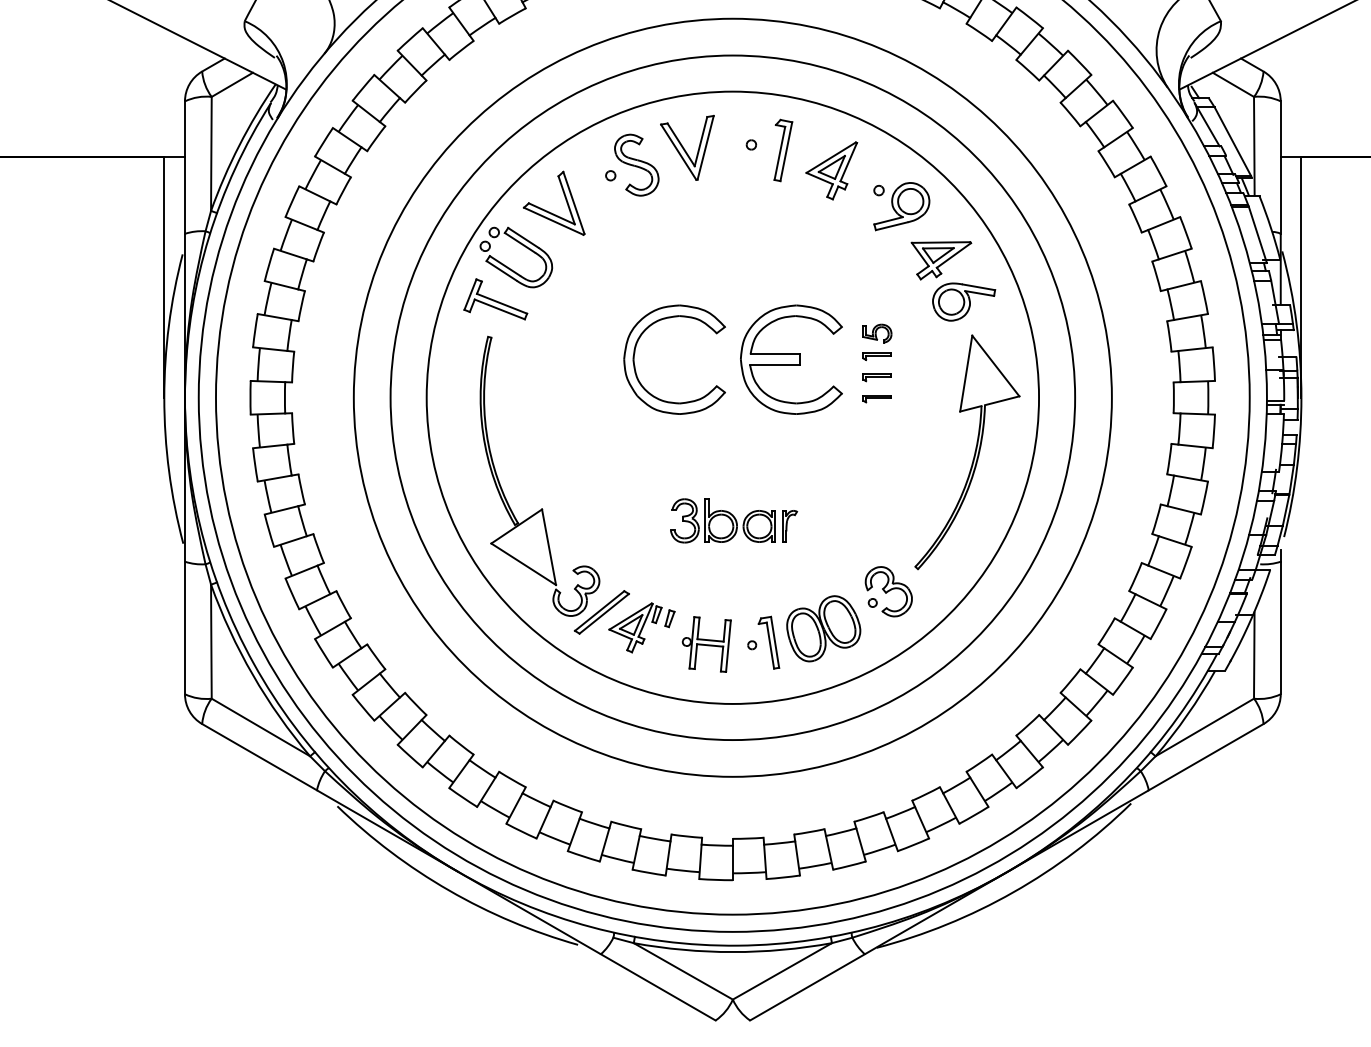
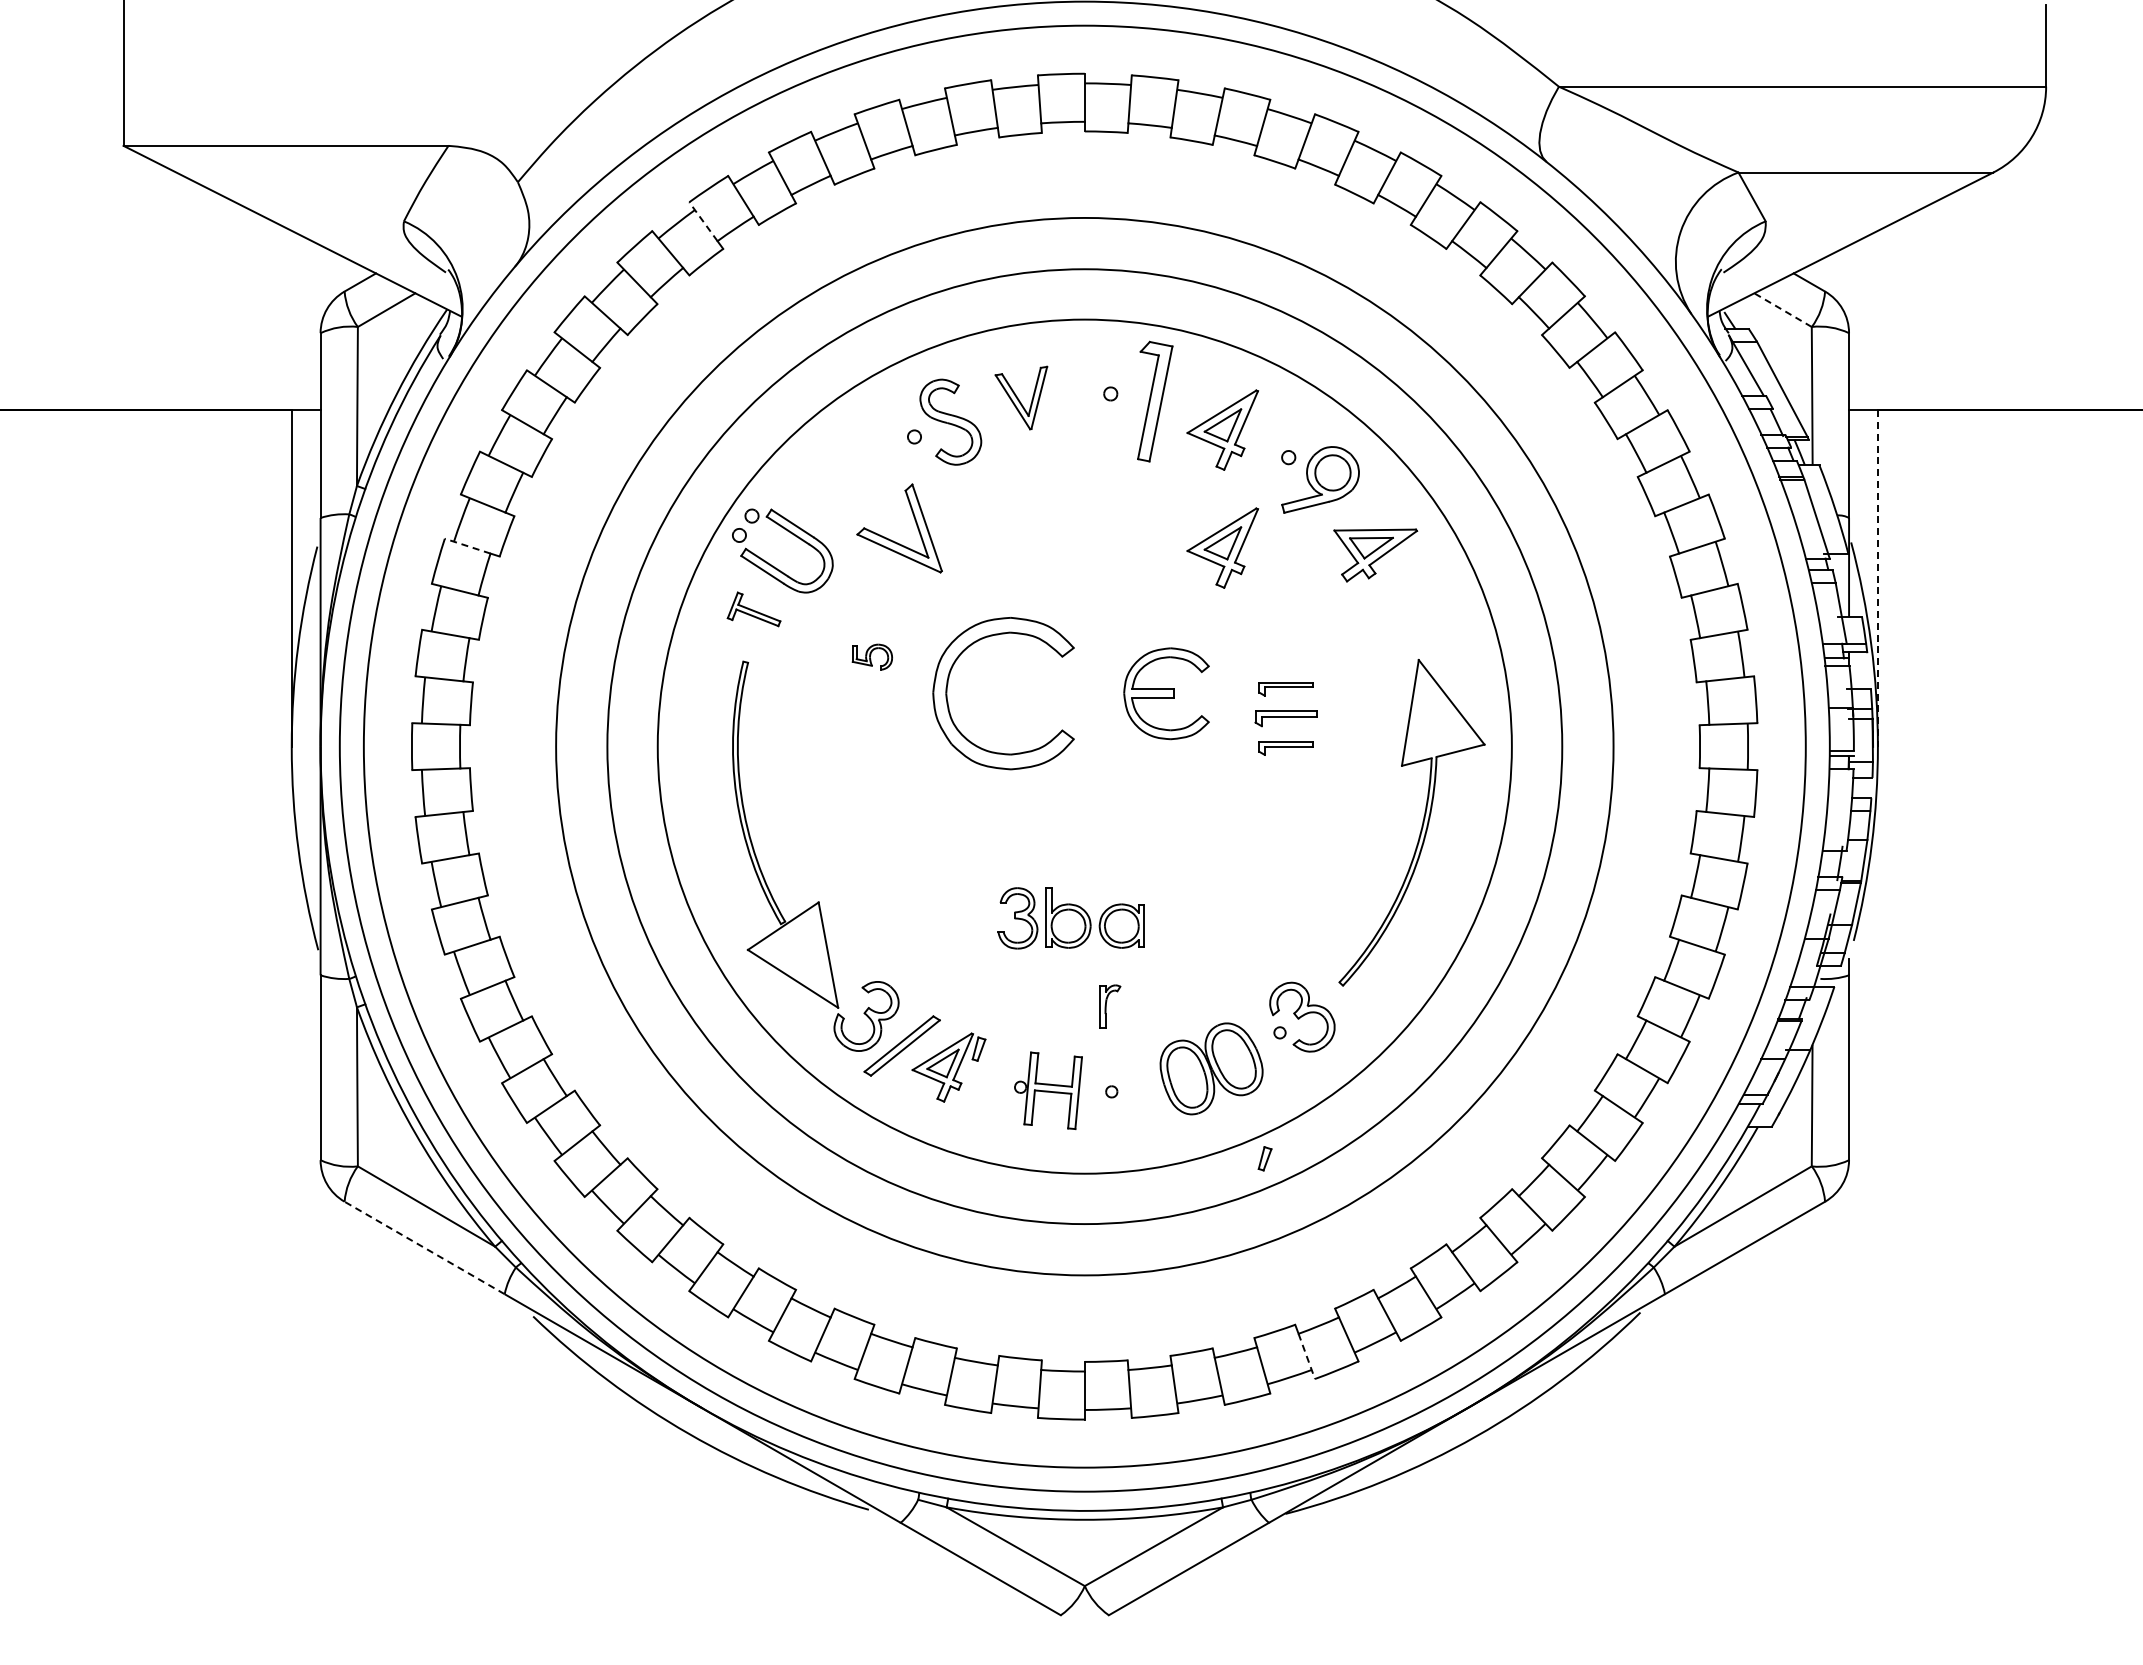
line: (459, 21) -> (703, 221), solid -> dashed
line: (1233, 84) -> (1782, 309), solid -> dashed
part: (687, 147) -> (1021, 397), size x0.7
part: (783, 150) -> (1155, 401), size x1.4
part: (549, 212) -> (893, 540), moved
line: (290, 254) -> (467, 546), solid -> dashed
part: (831, 255) -> (1222, 547), added
line: (1301, 277) -> (1877, 578), solid -> dashed
part: (495, 299) -> (753, 609), size x0.6
part: (964, 302) -> (1407, 613), removed
part: (876, 333) -> (871, 656), moved
part: (876, 356) -> (1285, 689), size x1.4
part: (791, 359) -> (1166, 693), size x0.6
part: (876, 377) -> (1285, 718), size x1.6
part: (876, 399) -> (1285, 748), size x1.4
part: (789, 526) -> (1110, 1006), moved
part: (669, 618) -> (1264, 1158), moved
part: (769, 642) -> (1135, 1088), removed
line: (259, 756) -> (424, 1247), solid -> dashed
line: (891, 834) -> (1306, 1356), solid -> dashed

